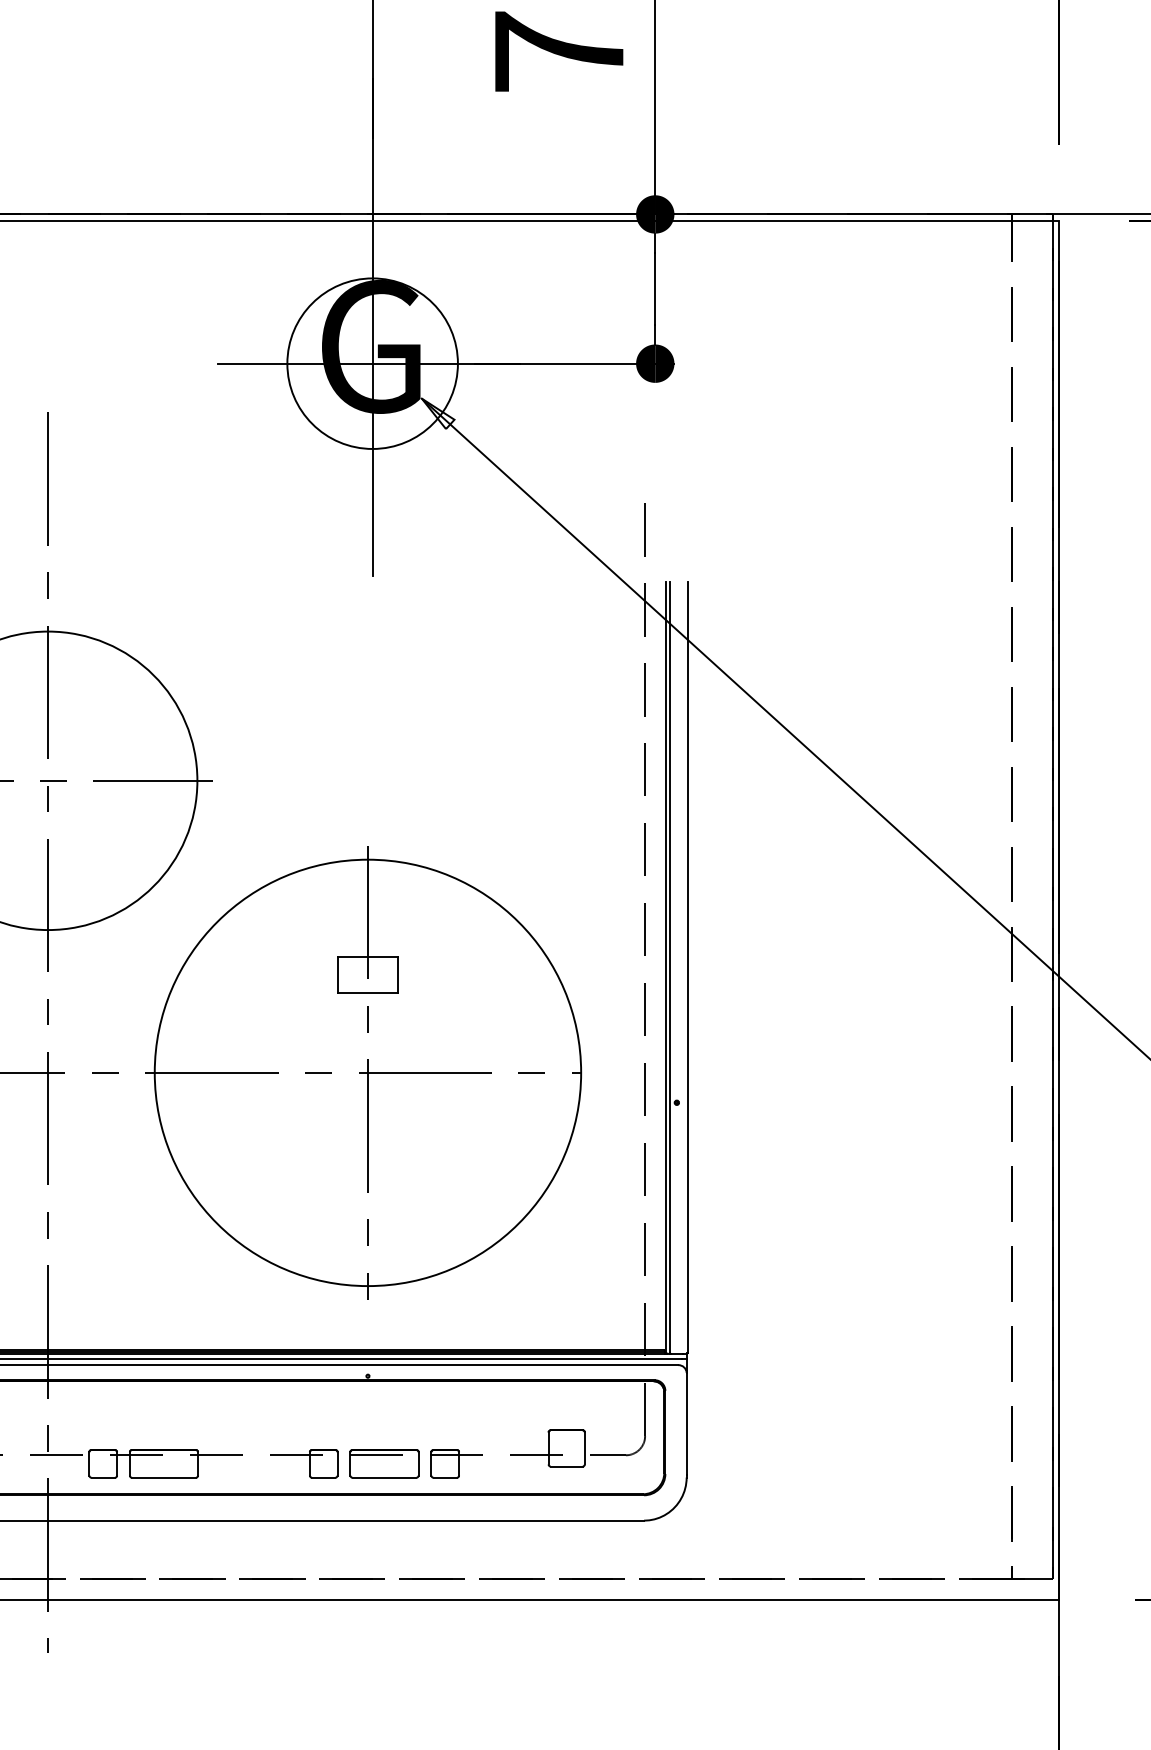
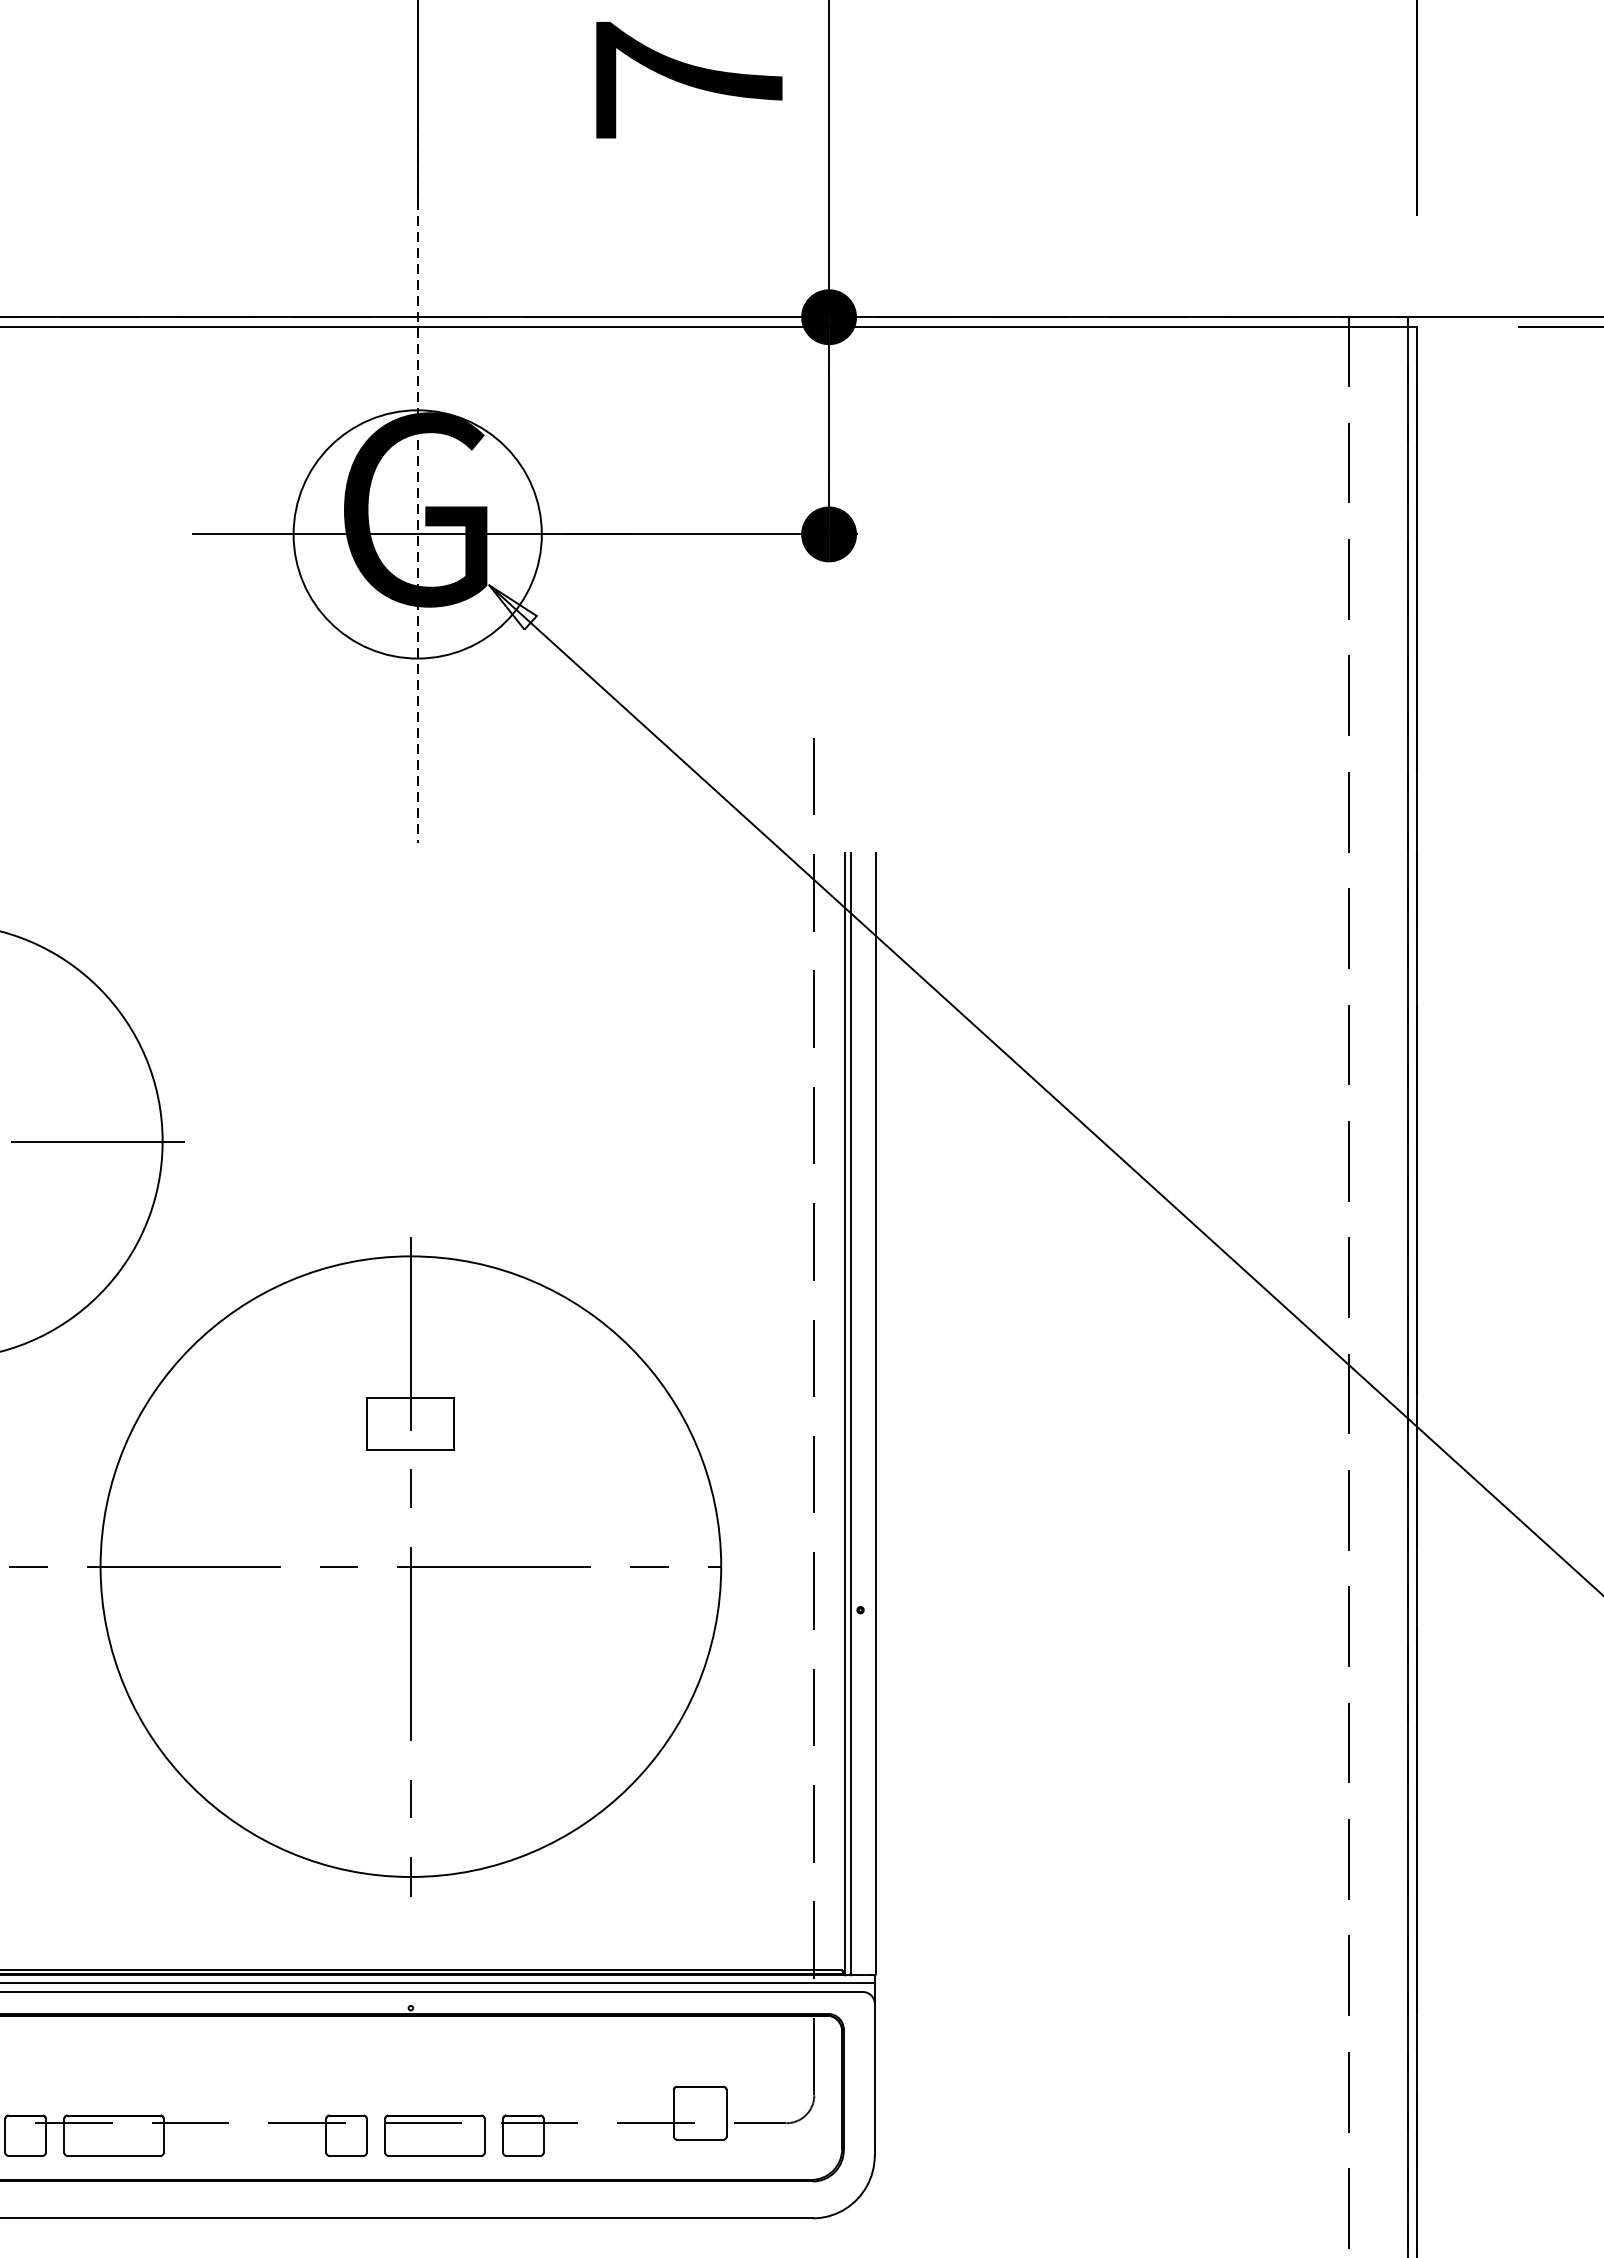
line: (372, 327) -> (417, 481), solid -> dashed

